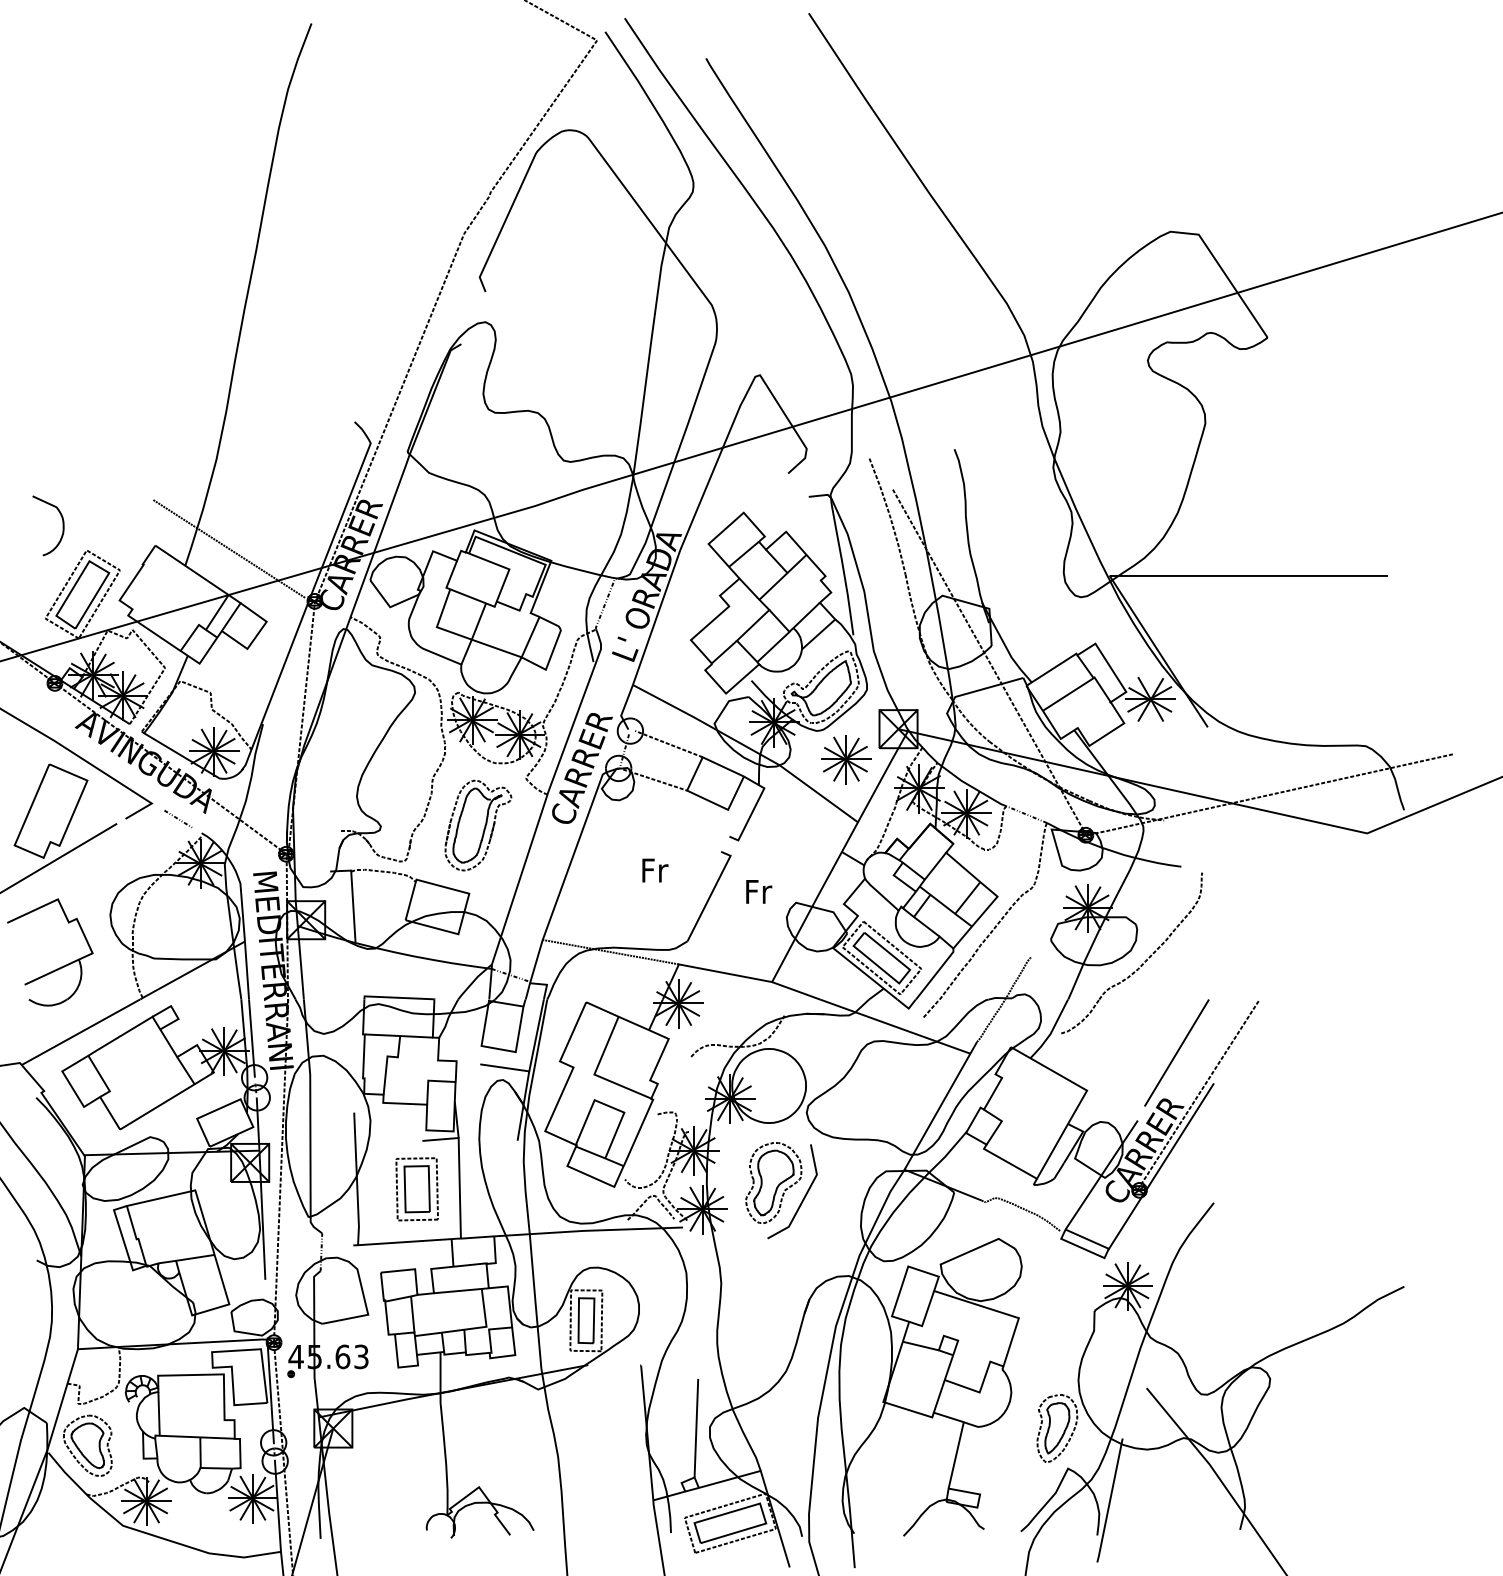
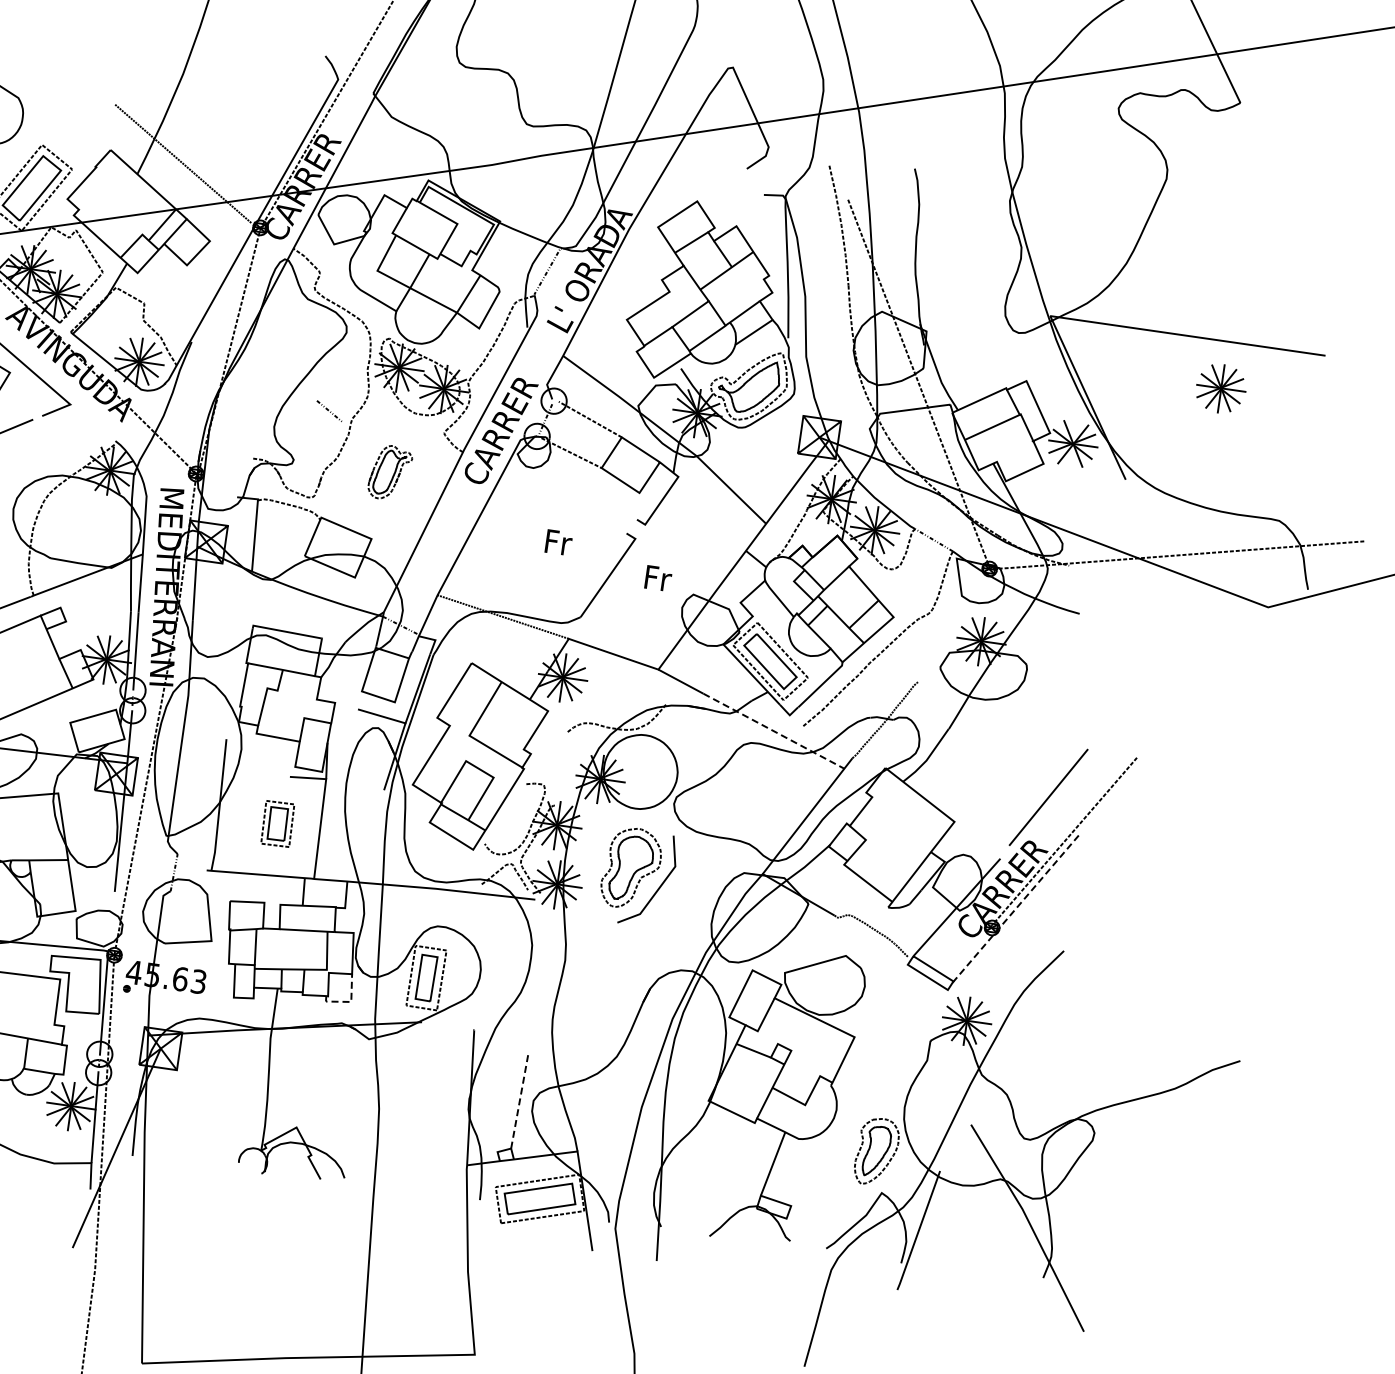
part: (846, 759) -> (1221, 388), moved
line: (177, 819) -> (328, 411), moved
part: (478, 825) -> (390, 472), size x0.6
part: (1142, 963) -> (1027, 704), removed
line: (895, 1026) -> (774, 731), solid -> dashed
line: (1161, 1166) -> (1017, 907), solid -> dashed
part: (416, 1189) -> (277, 824), size x0.7
line: (513, 1355) -> (349, 1002), solid -> dashed
line: (696, 1427) -> (520, 1099), solid -> dashed

